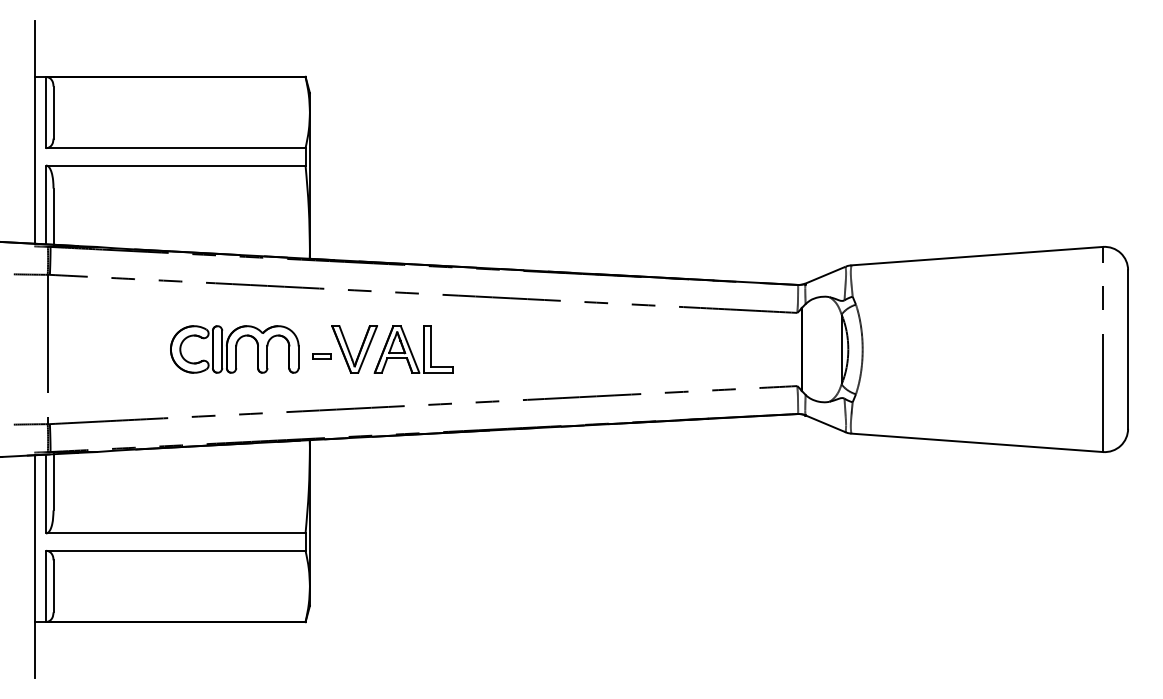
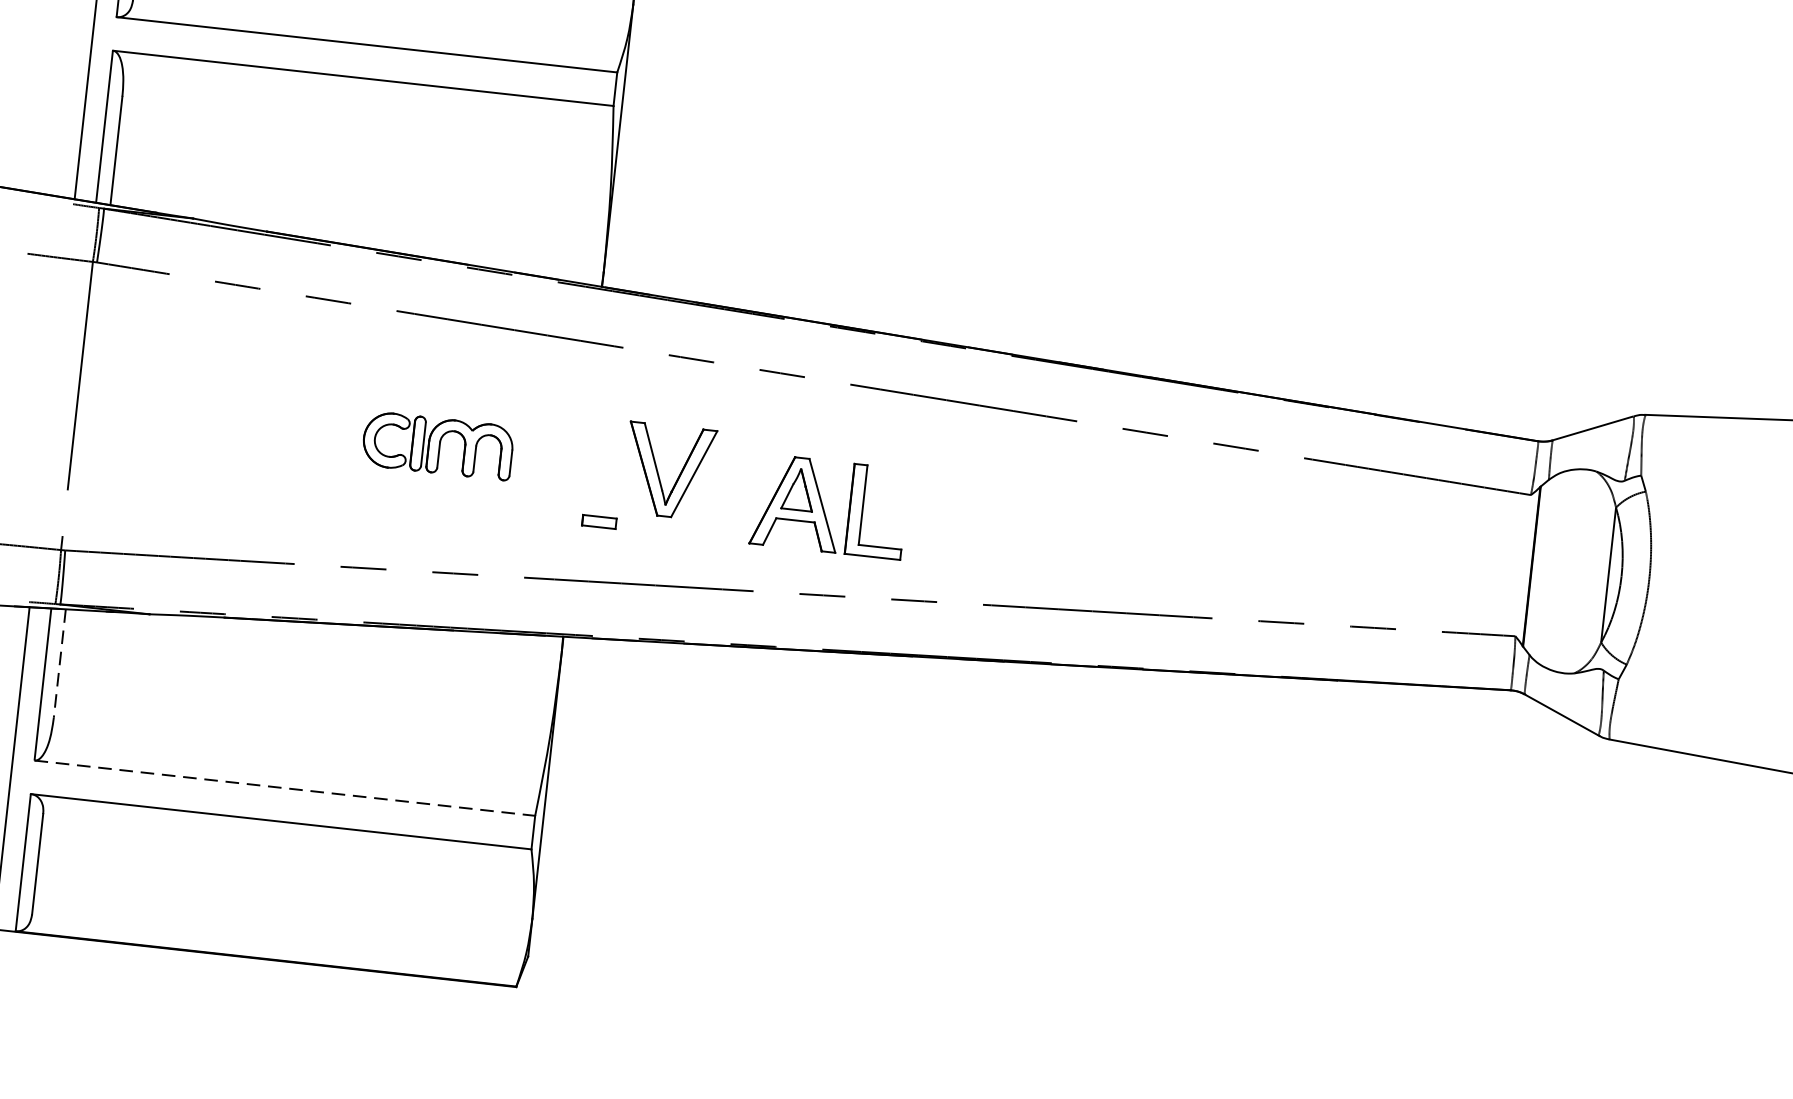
part: (234, 349) -> (437, 445), size x0.6
part: (413, 349) -> (828, 506), moved
part: (321, 356) -> (598, 522), moved
line: (53, 482) -> (59, 663), solid -> dashed
line: (175, 533) -> (284, 788), solid -> dashed

